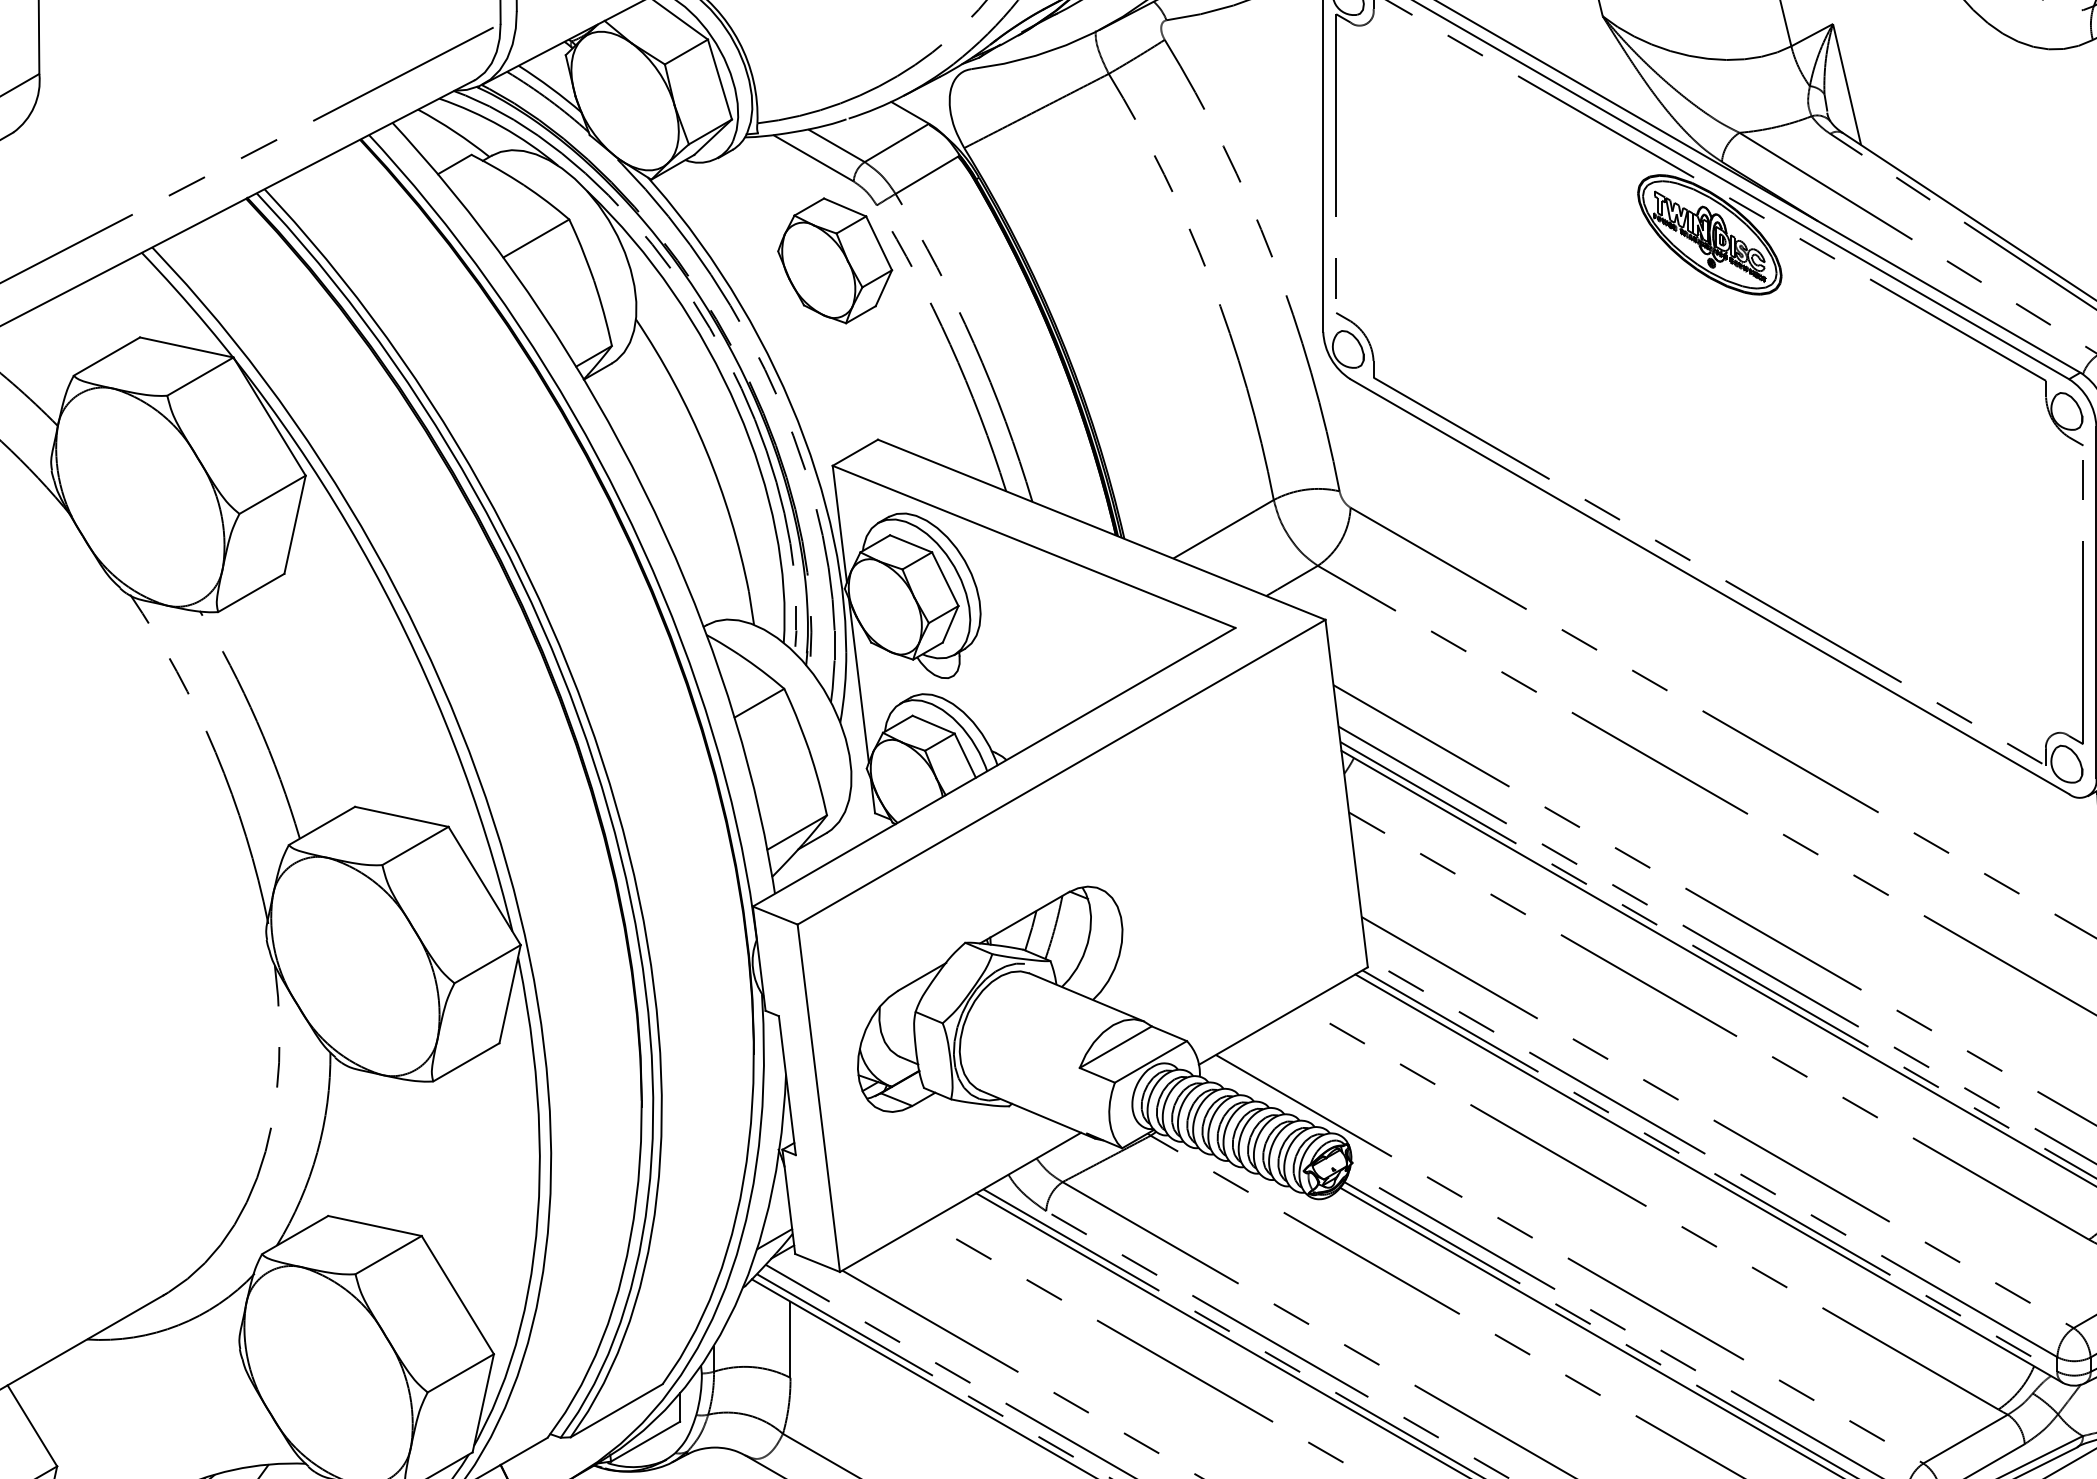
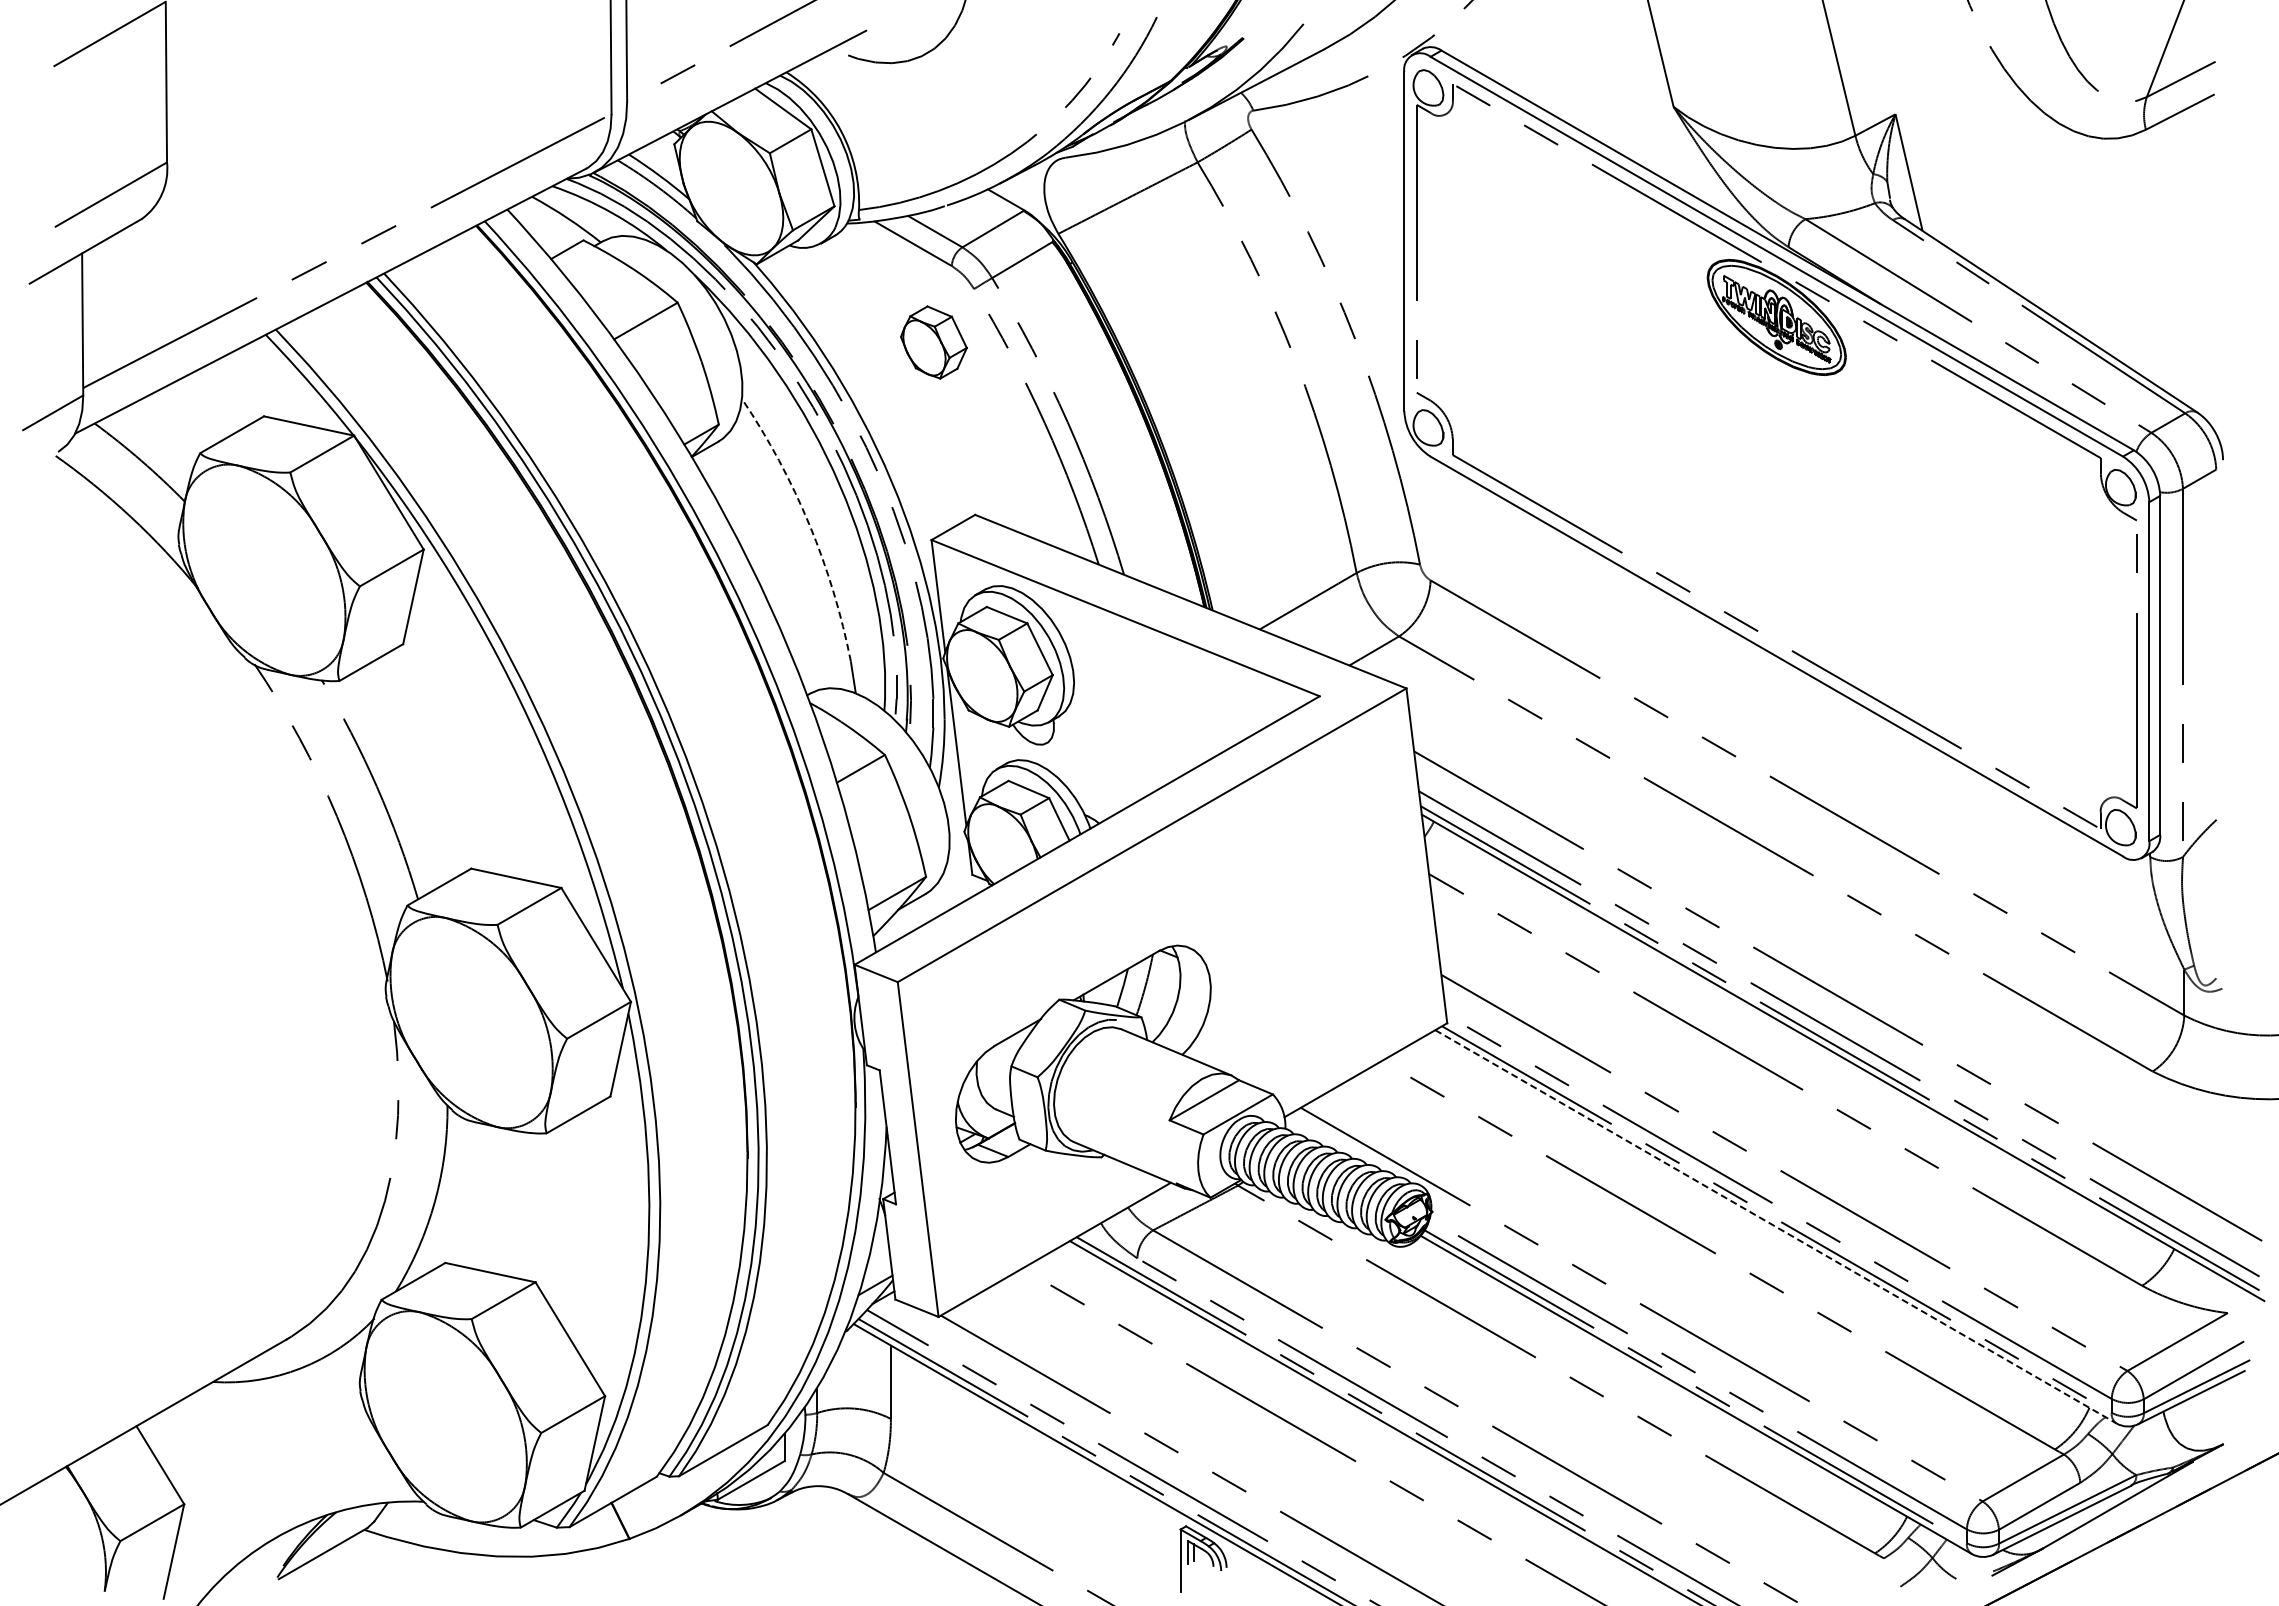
part: (834, 260) -> (933, 342), size x0.6
arc: (706, 449) -> (809, 524), solid -> dashed
line: (1709, 1179) -> (1776, 1227), solid -> dashed

